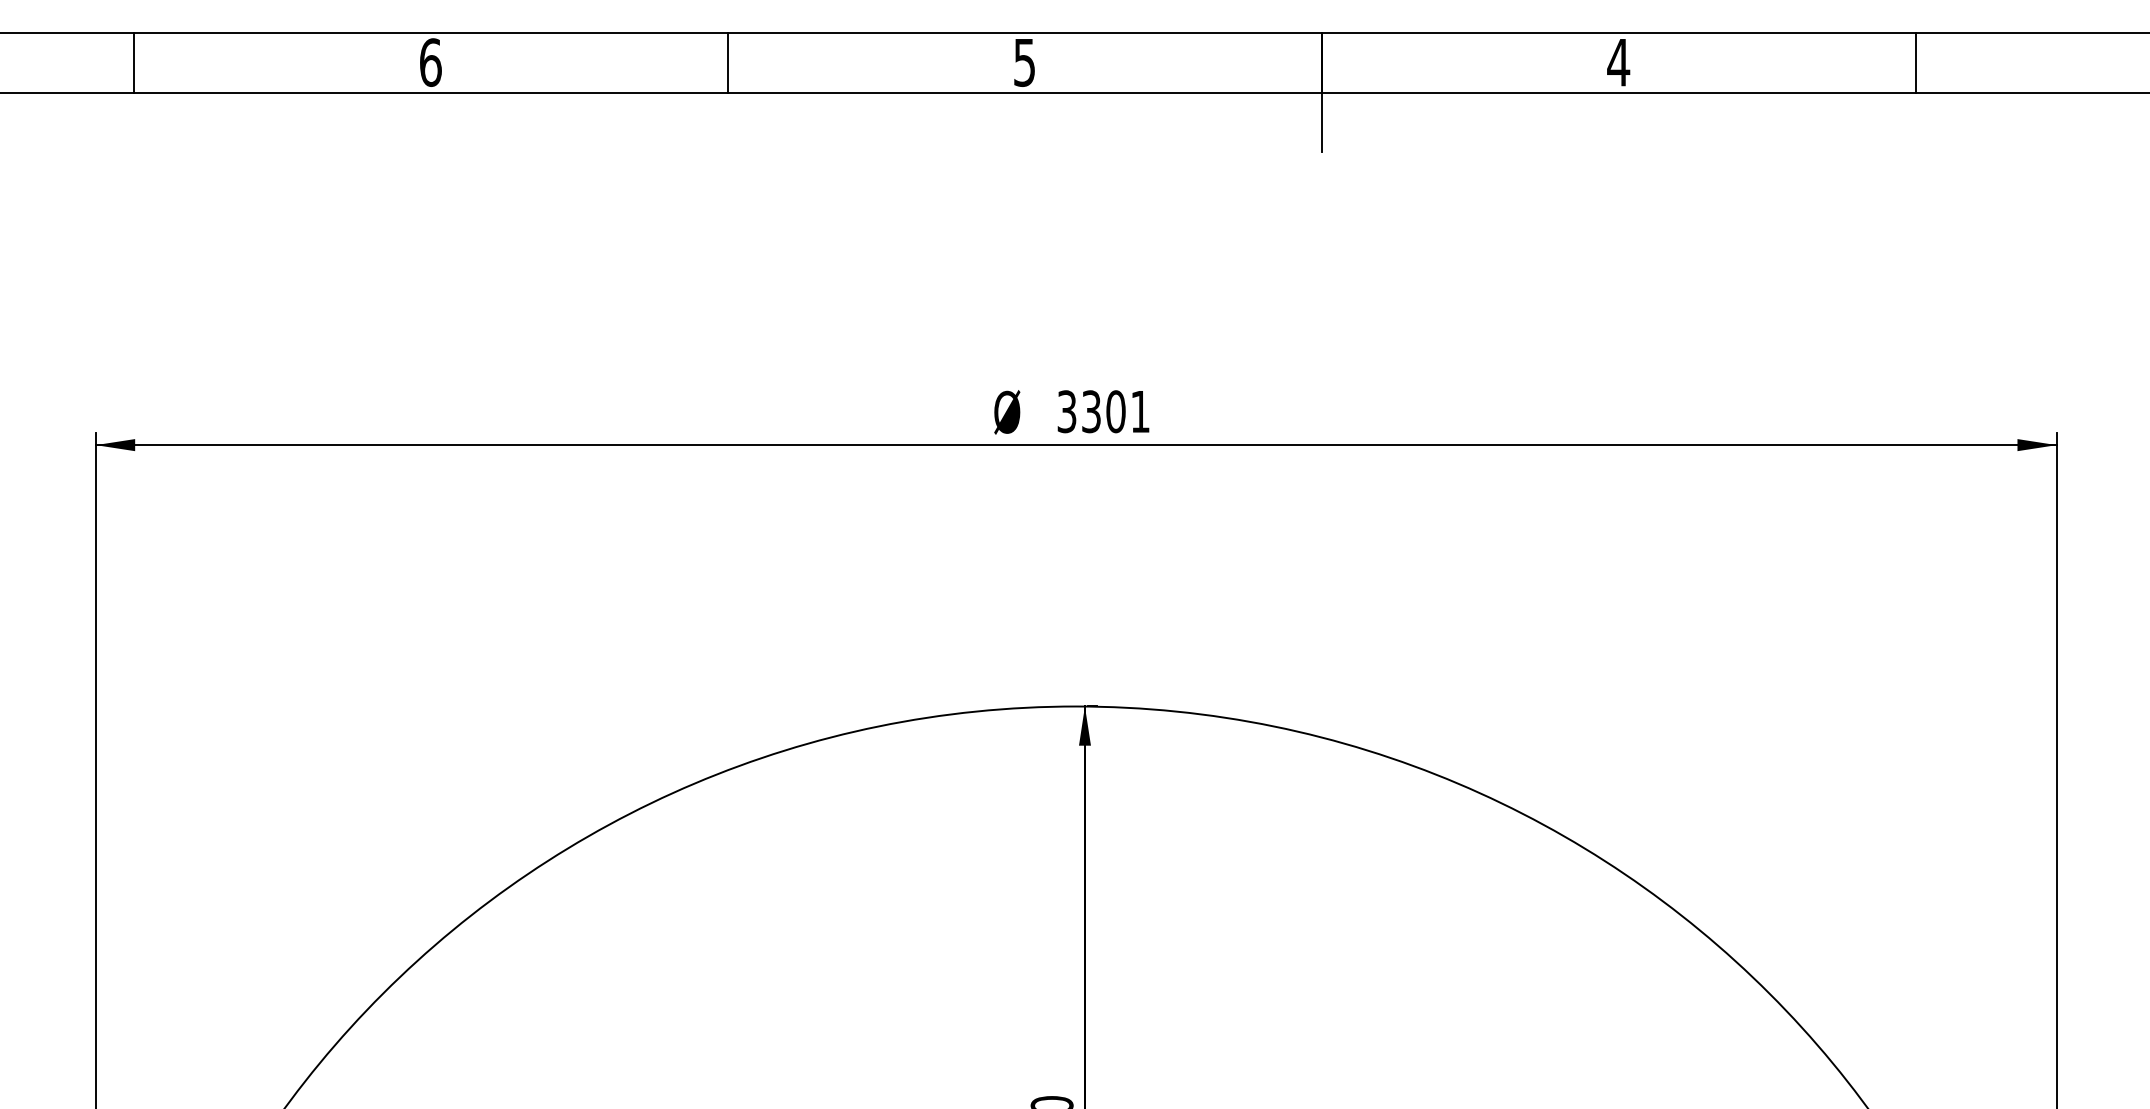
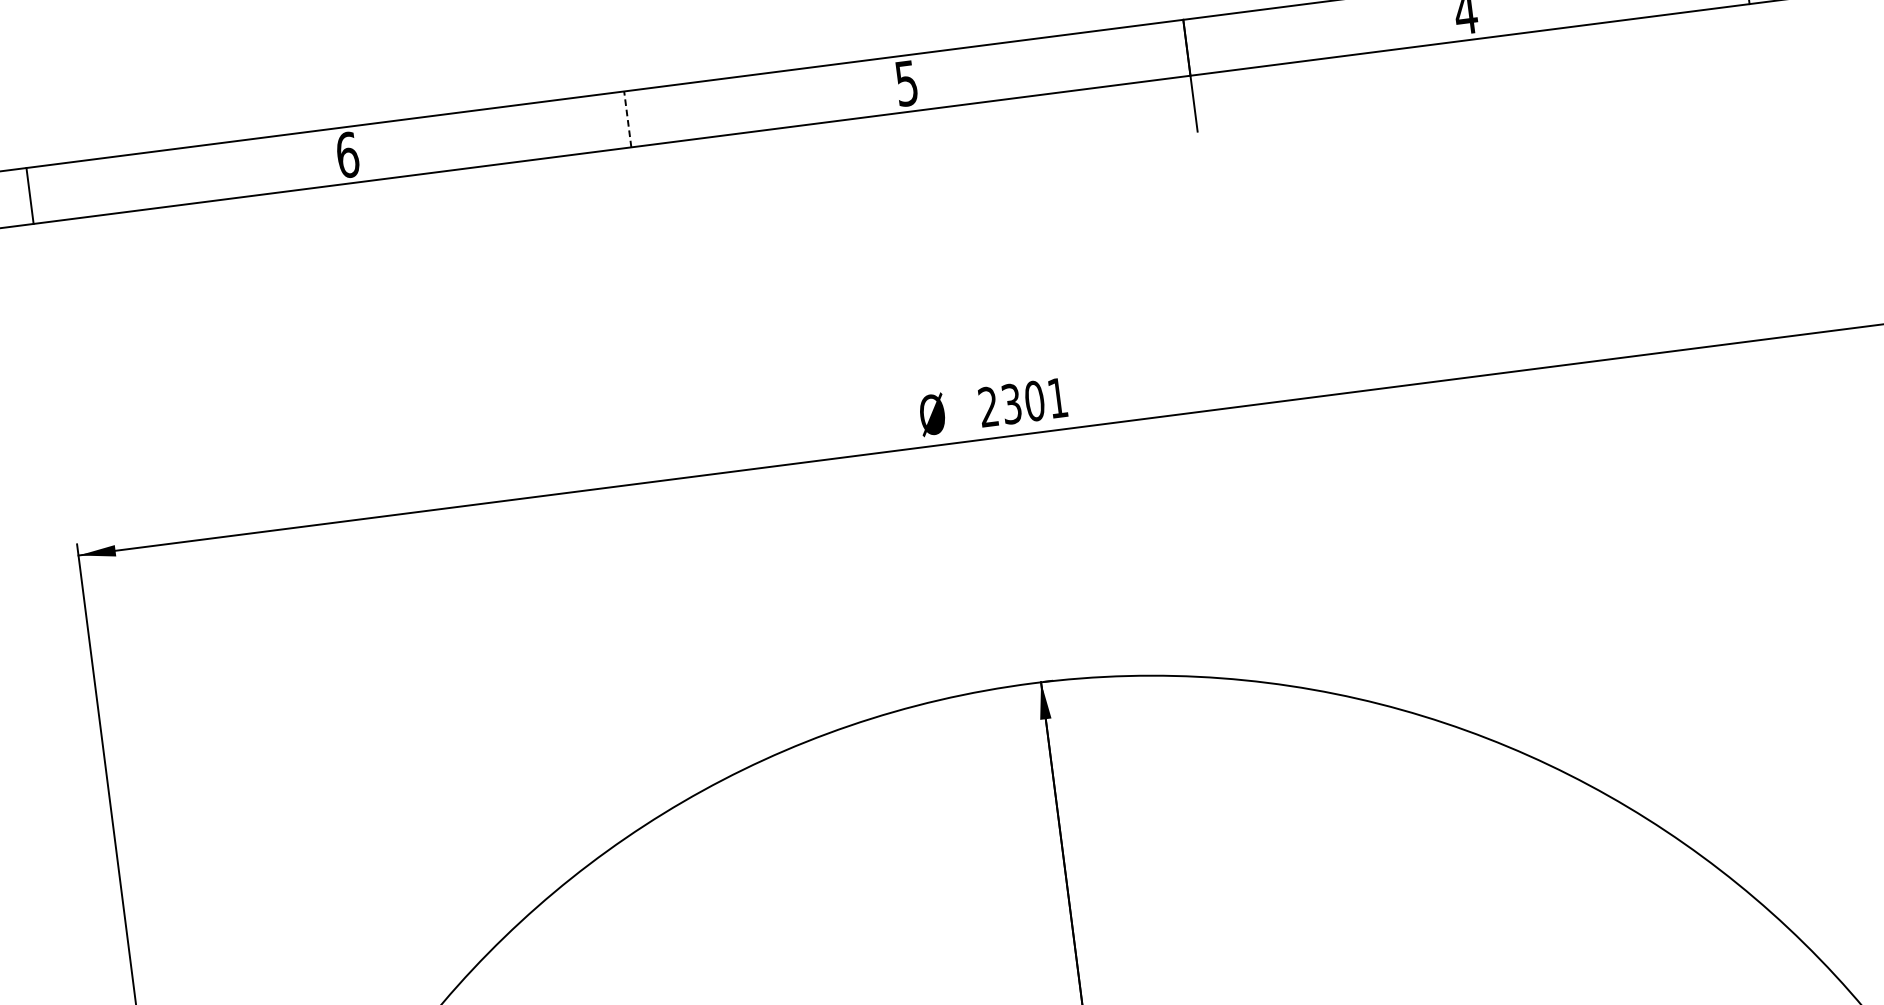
line: (134, 62) -> (30, 195), moved
line: (728, 62) -> (627, 119), solid -> dashed
text: (1066, 411) -> (988, 406), 3301 -> 2301

